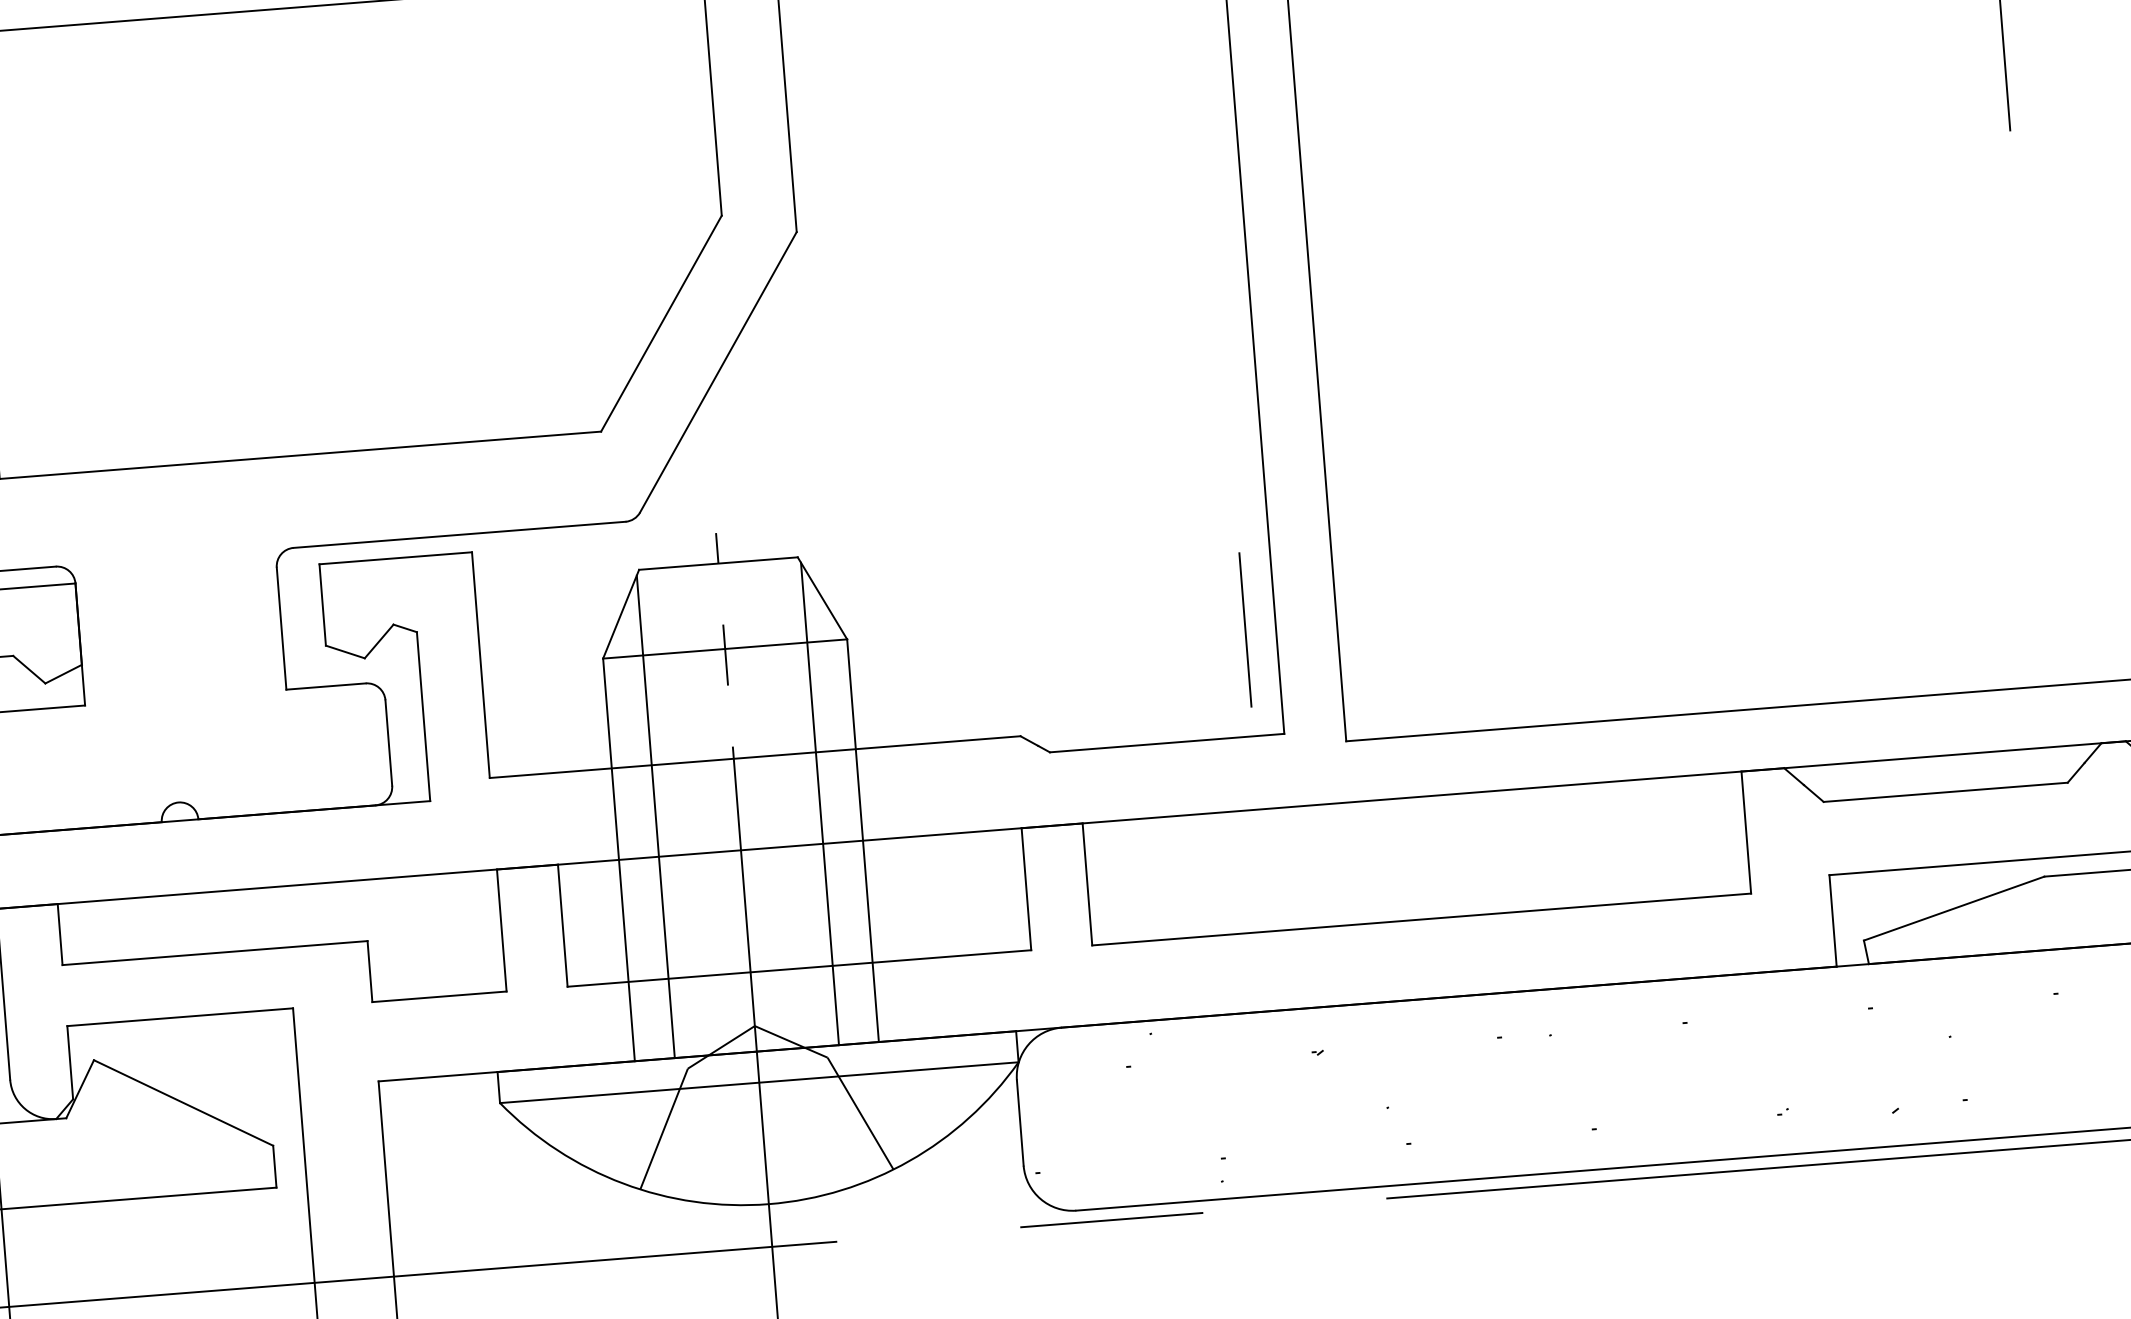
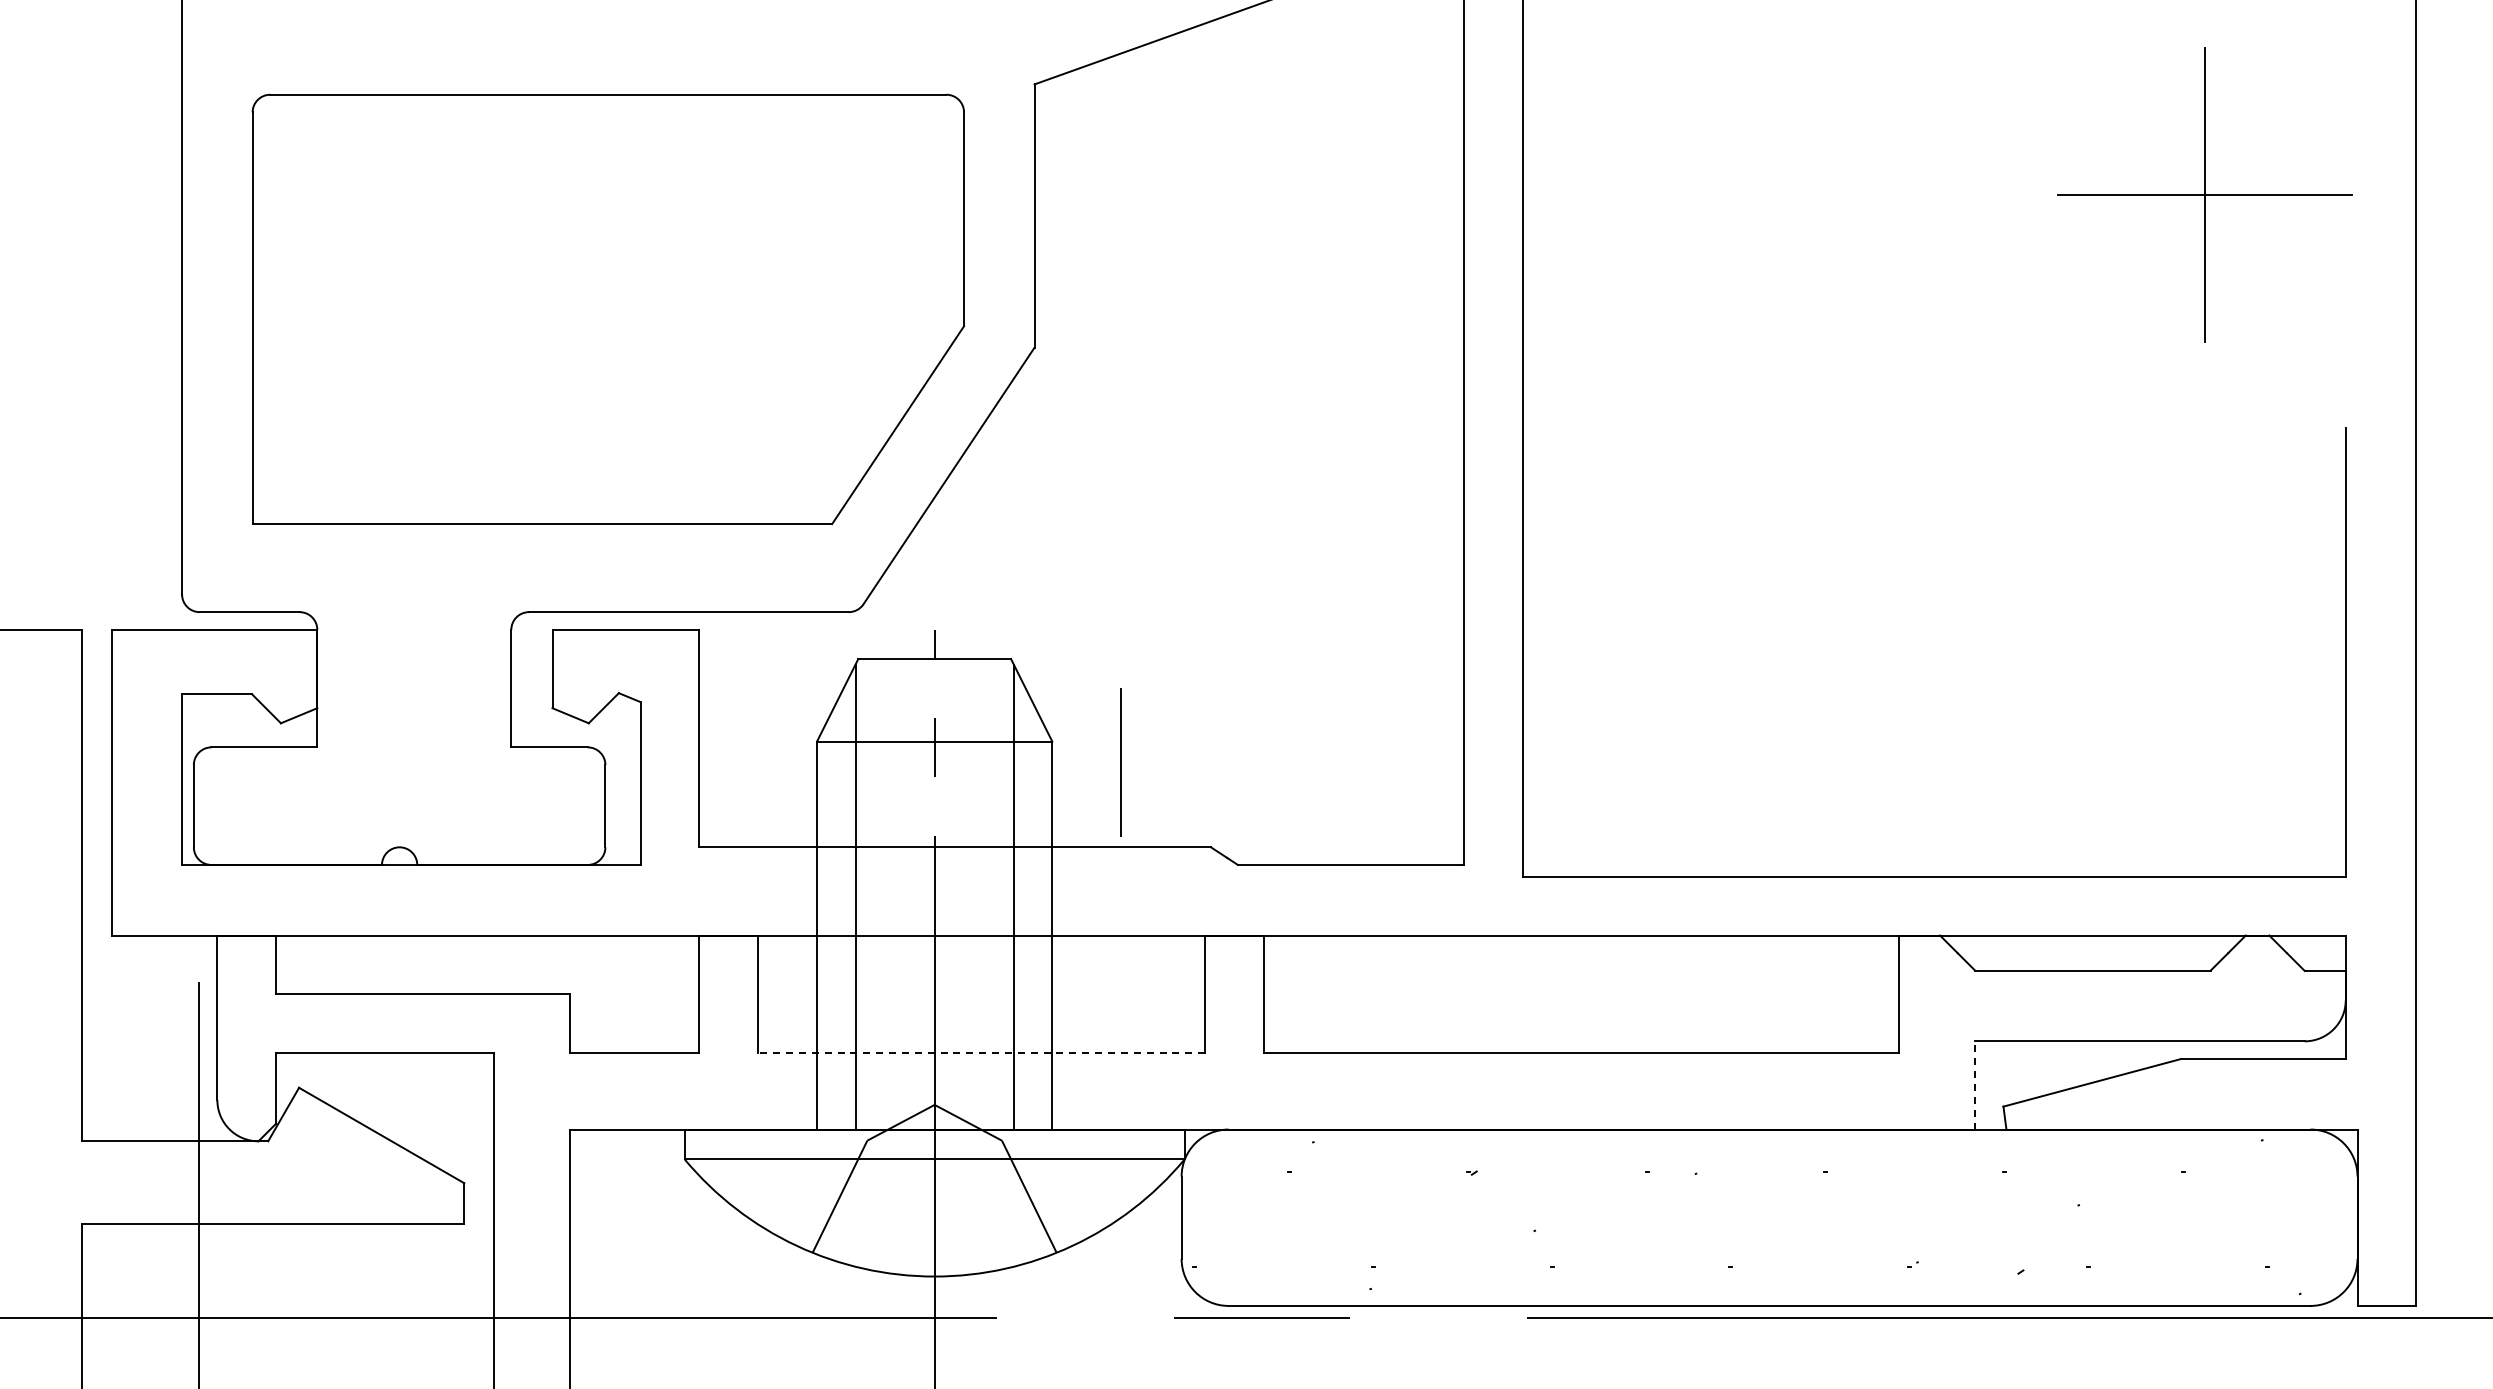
line: (1244, 630) -> (1120, 762), moved
line: (1833, 919) -> (1975, 1084), solid -> dashed
line: (799, 968) -> (981, 1053), solid -> dashed

